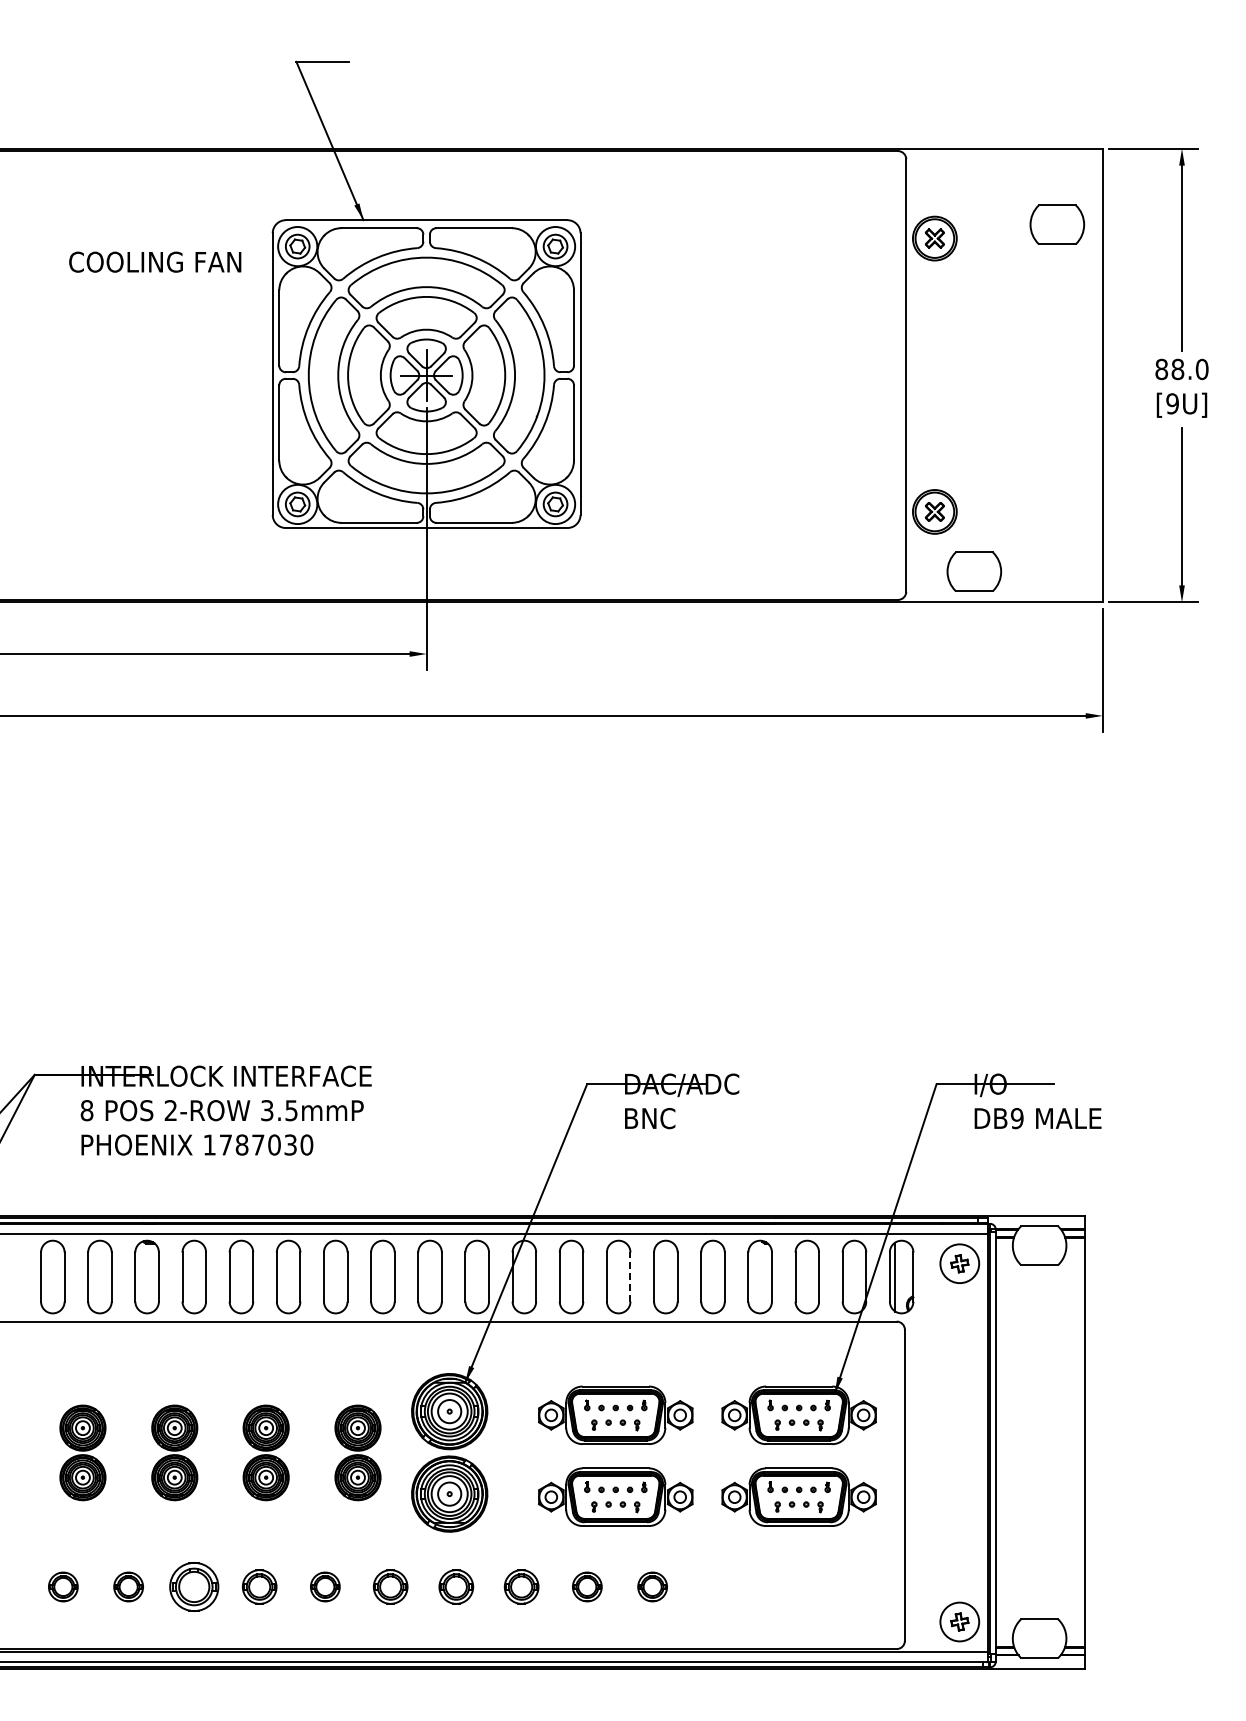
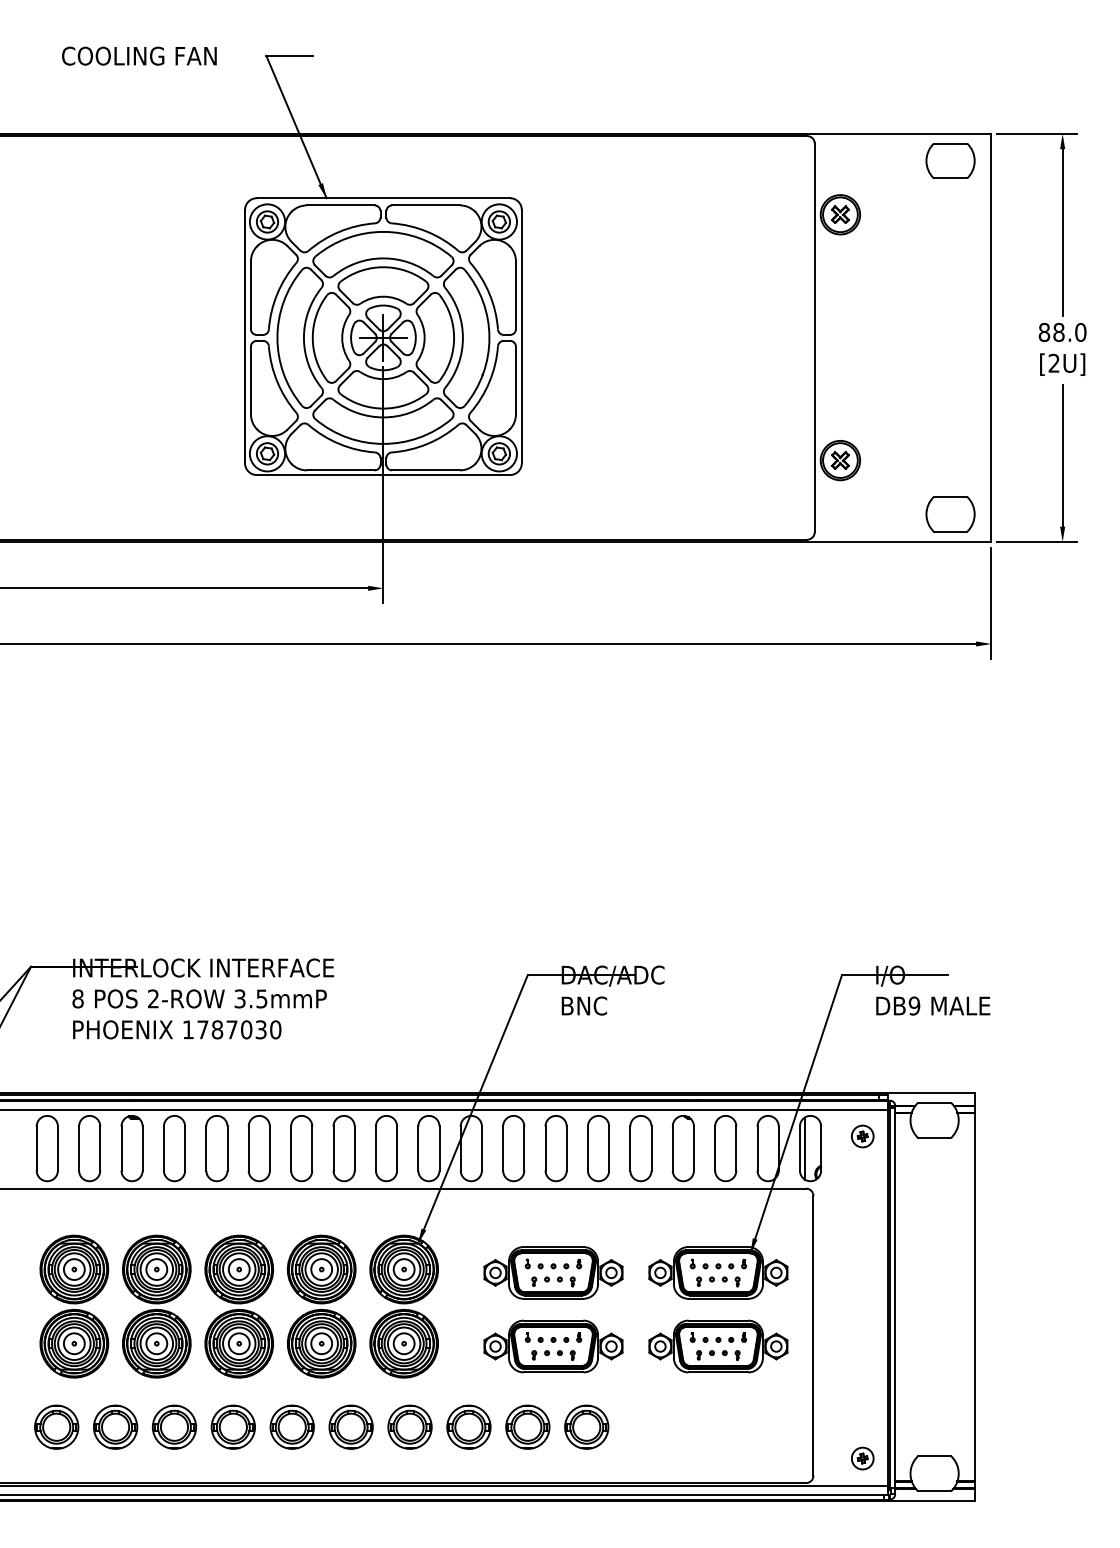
part: (1057, 224) -> (950, 160), moved
text: (155, 261) -> (139, 55), moved
text: (1172, 403) -> (1054, 363), [9U] -> [2U]
part: (974, 571) -> (950, 514), moved
part: (959, 1263) -> (862, 1136), size x0.62
line: (630, 1277) -> (566, 1148), dashed -> solid
part: (82, 1452) -> (73, 1306), size x1.67
part: (174, 1452) -> (156, 1306), size x1.67
part: (265, 1452) -> (238, 1306), size x1.67
part: (357, 1452) -> (321, 1306), size x1.67
part: (63, 1586) -> (56, 1426), size x1.67
part: (128, 1586) -> (115, 1426), size x1.67
part: (259, 1586) -> (233, 1426), size x1.43
part: (325, 1586) -> (292, 1426), size x1.67
part: (390, 1586) -> (350, 1426), size x1.43
part: (456, 1586) -> (410, 1426), size x1.43
part: (521, 1586) -> (468, 1426), size x1.43
part: (587, 1586) -> (528, 1426), size x1.67
part: (652, 1586) -> (586, 1426), size x1.67
part: (959, 1621) -> (862, 1458), size x0.62

